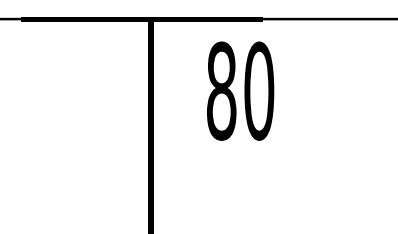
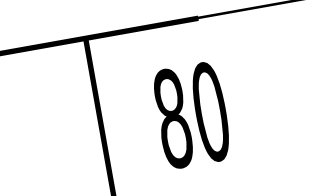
text: (240, 90) -> (191, 114), moved

